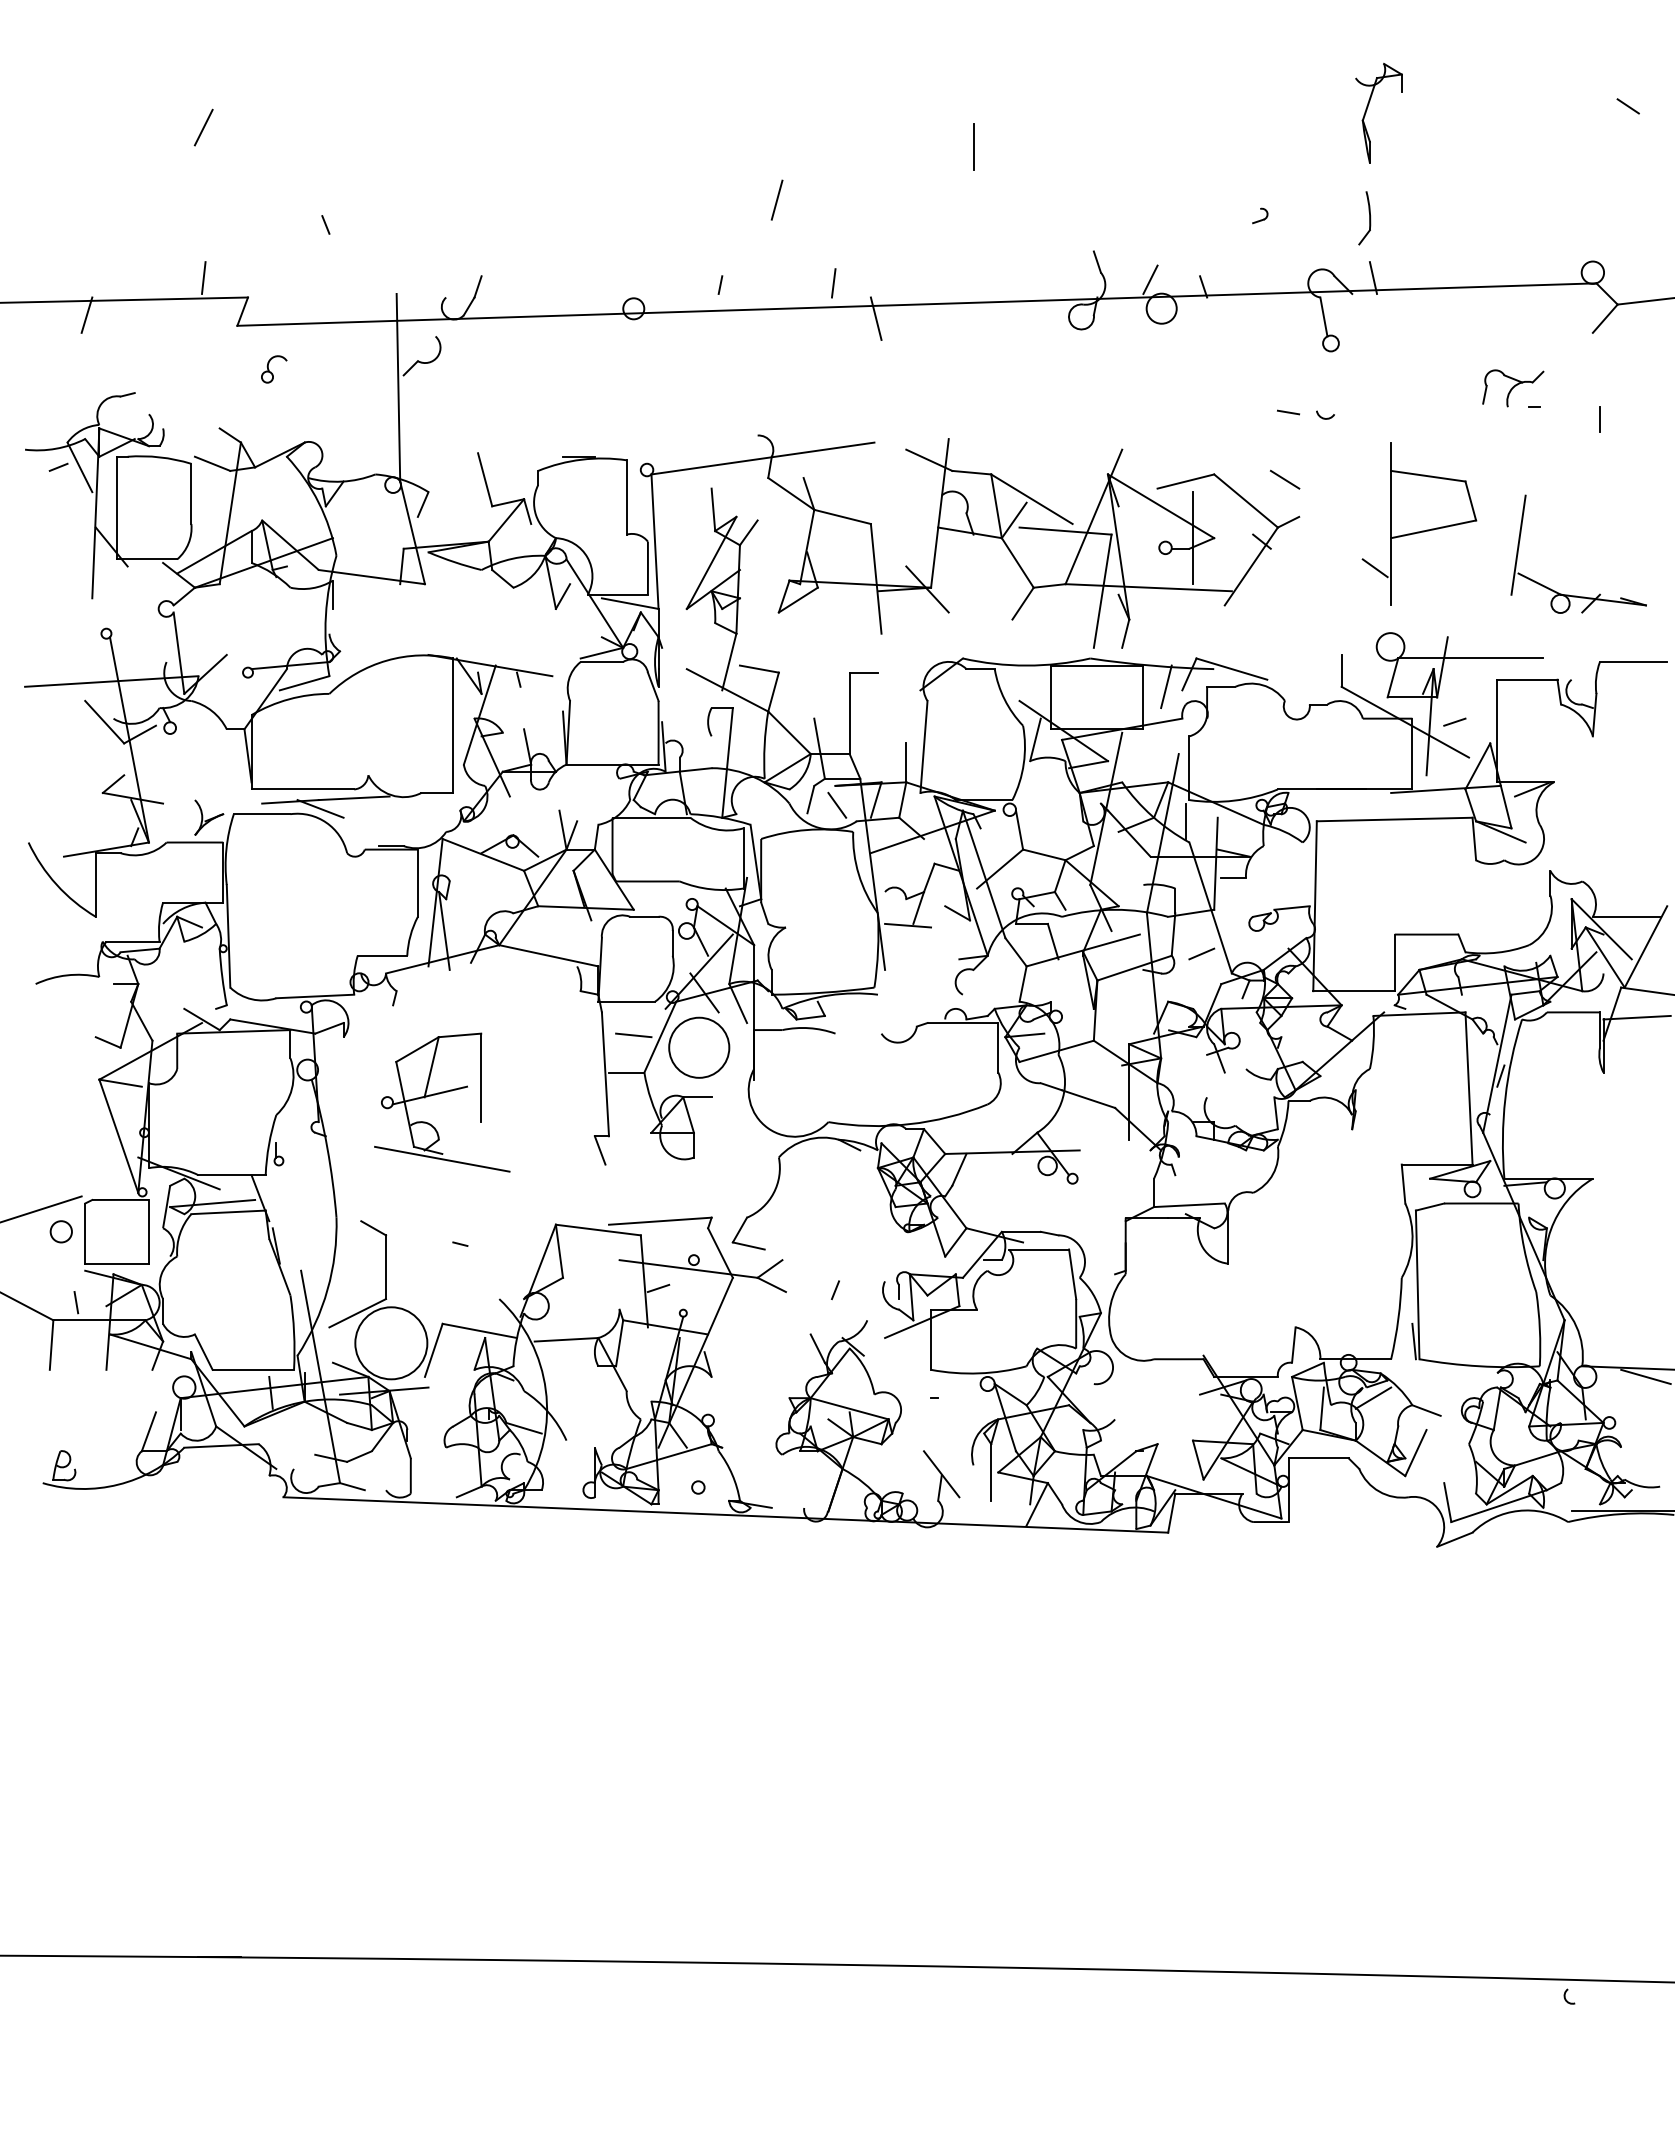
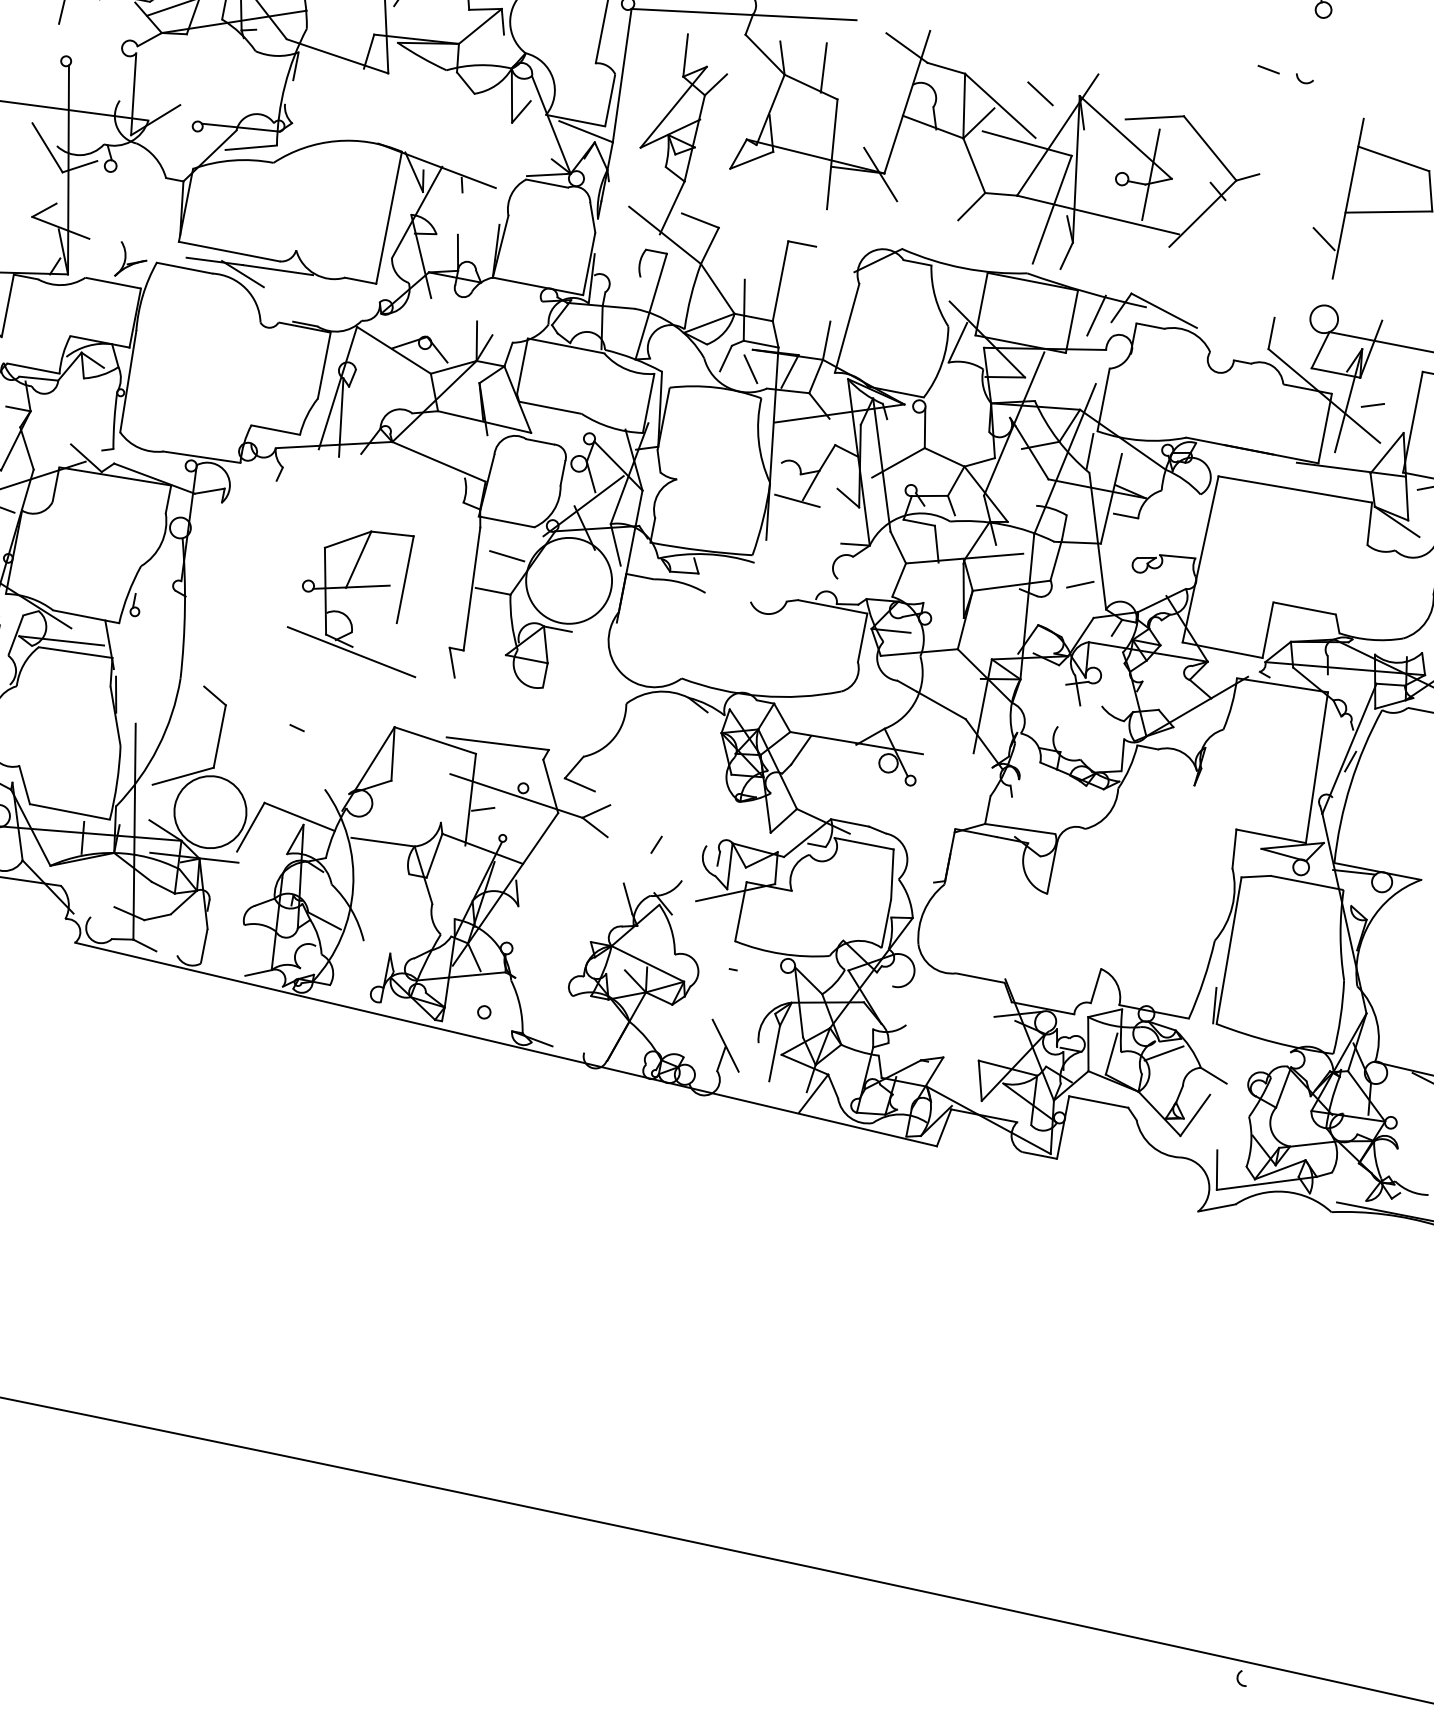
line: (1285, 479) -> (1040, 93), moved
line: (851, 495) -> (823, 67), added
circle: (699, 1047) -> (569, 580), size x1.43
part: (439, 1094) -> (361, 588), moved

